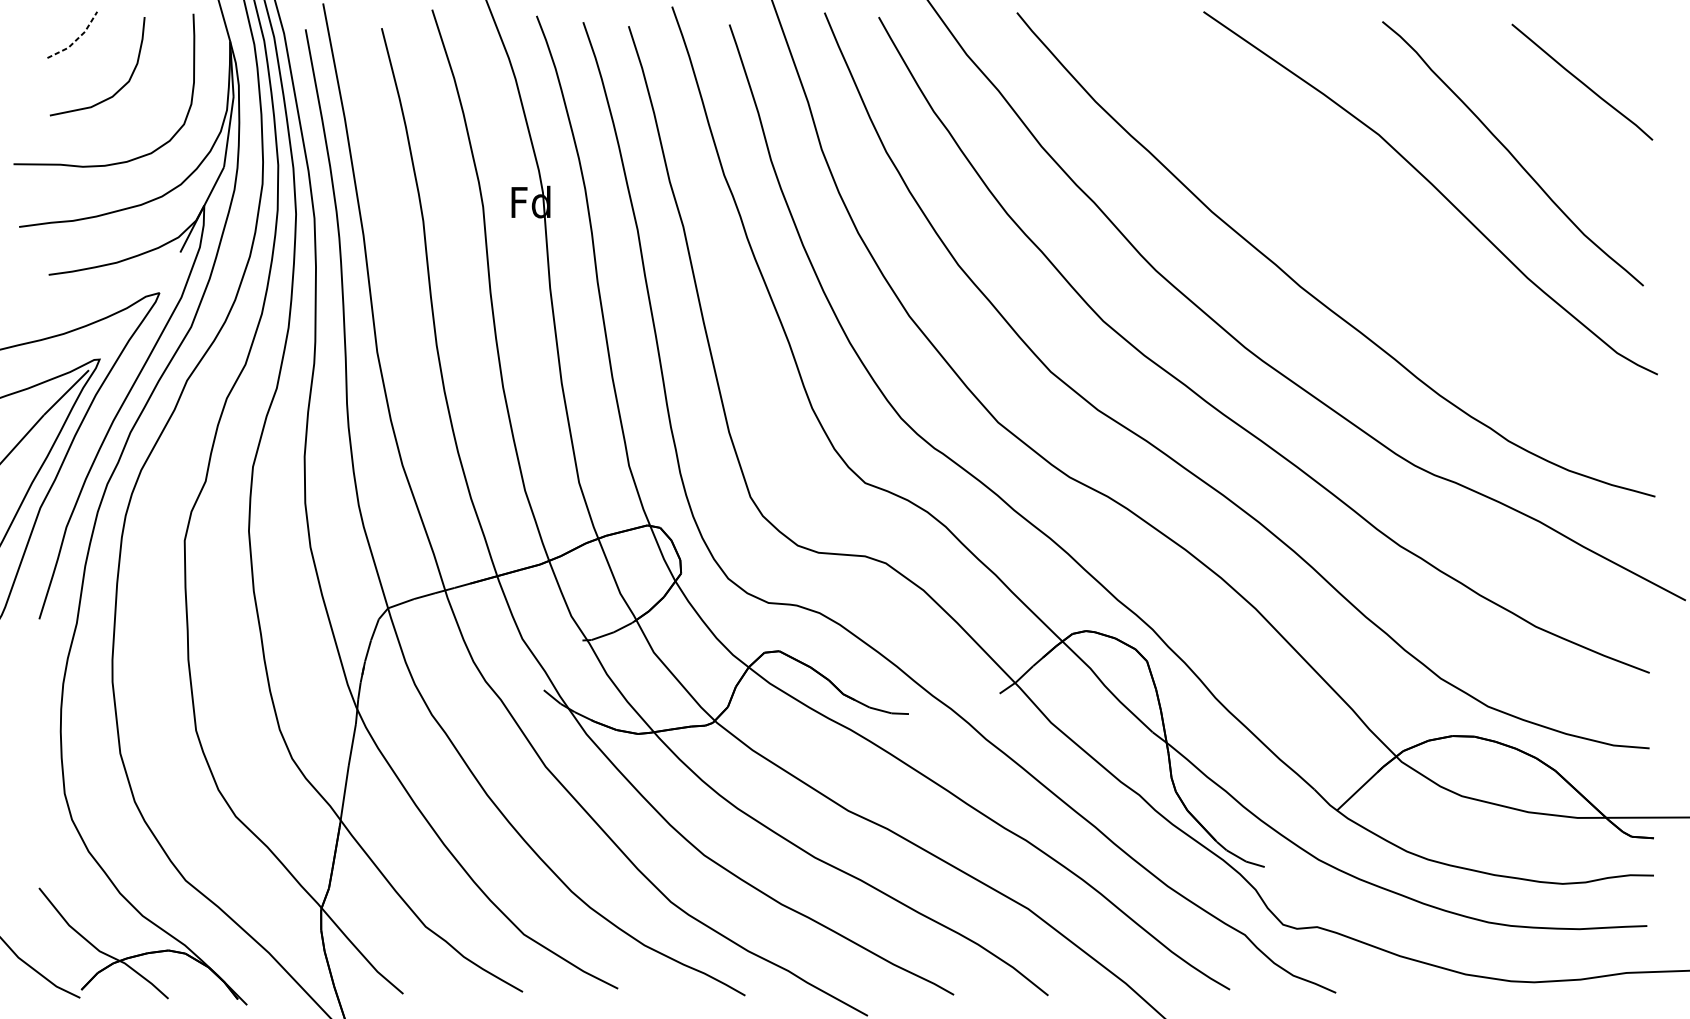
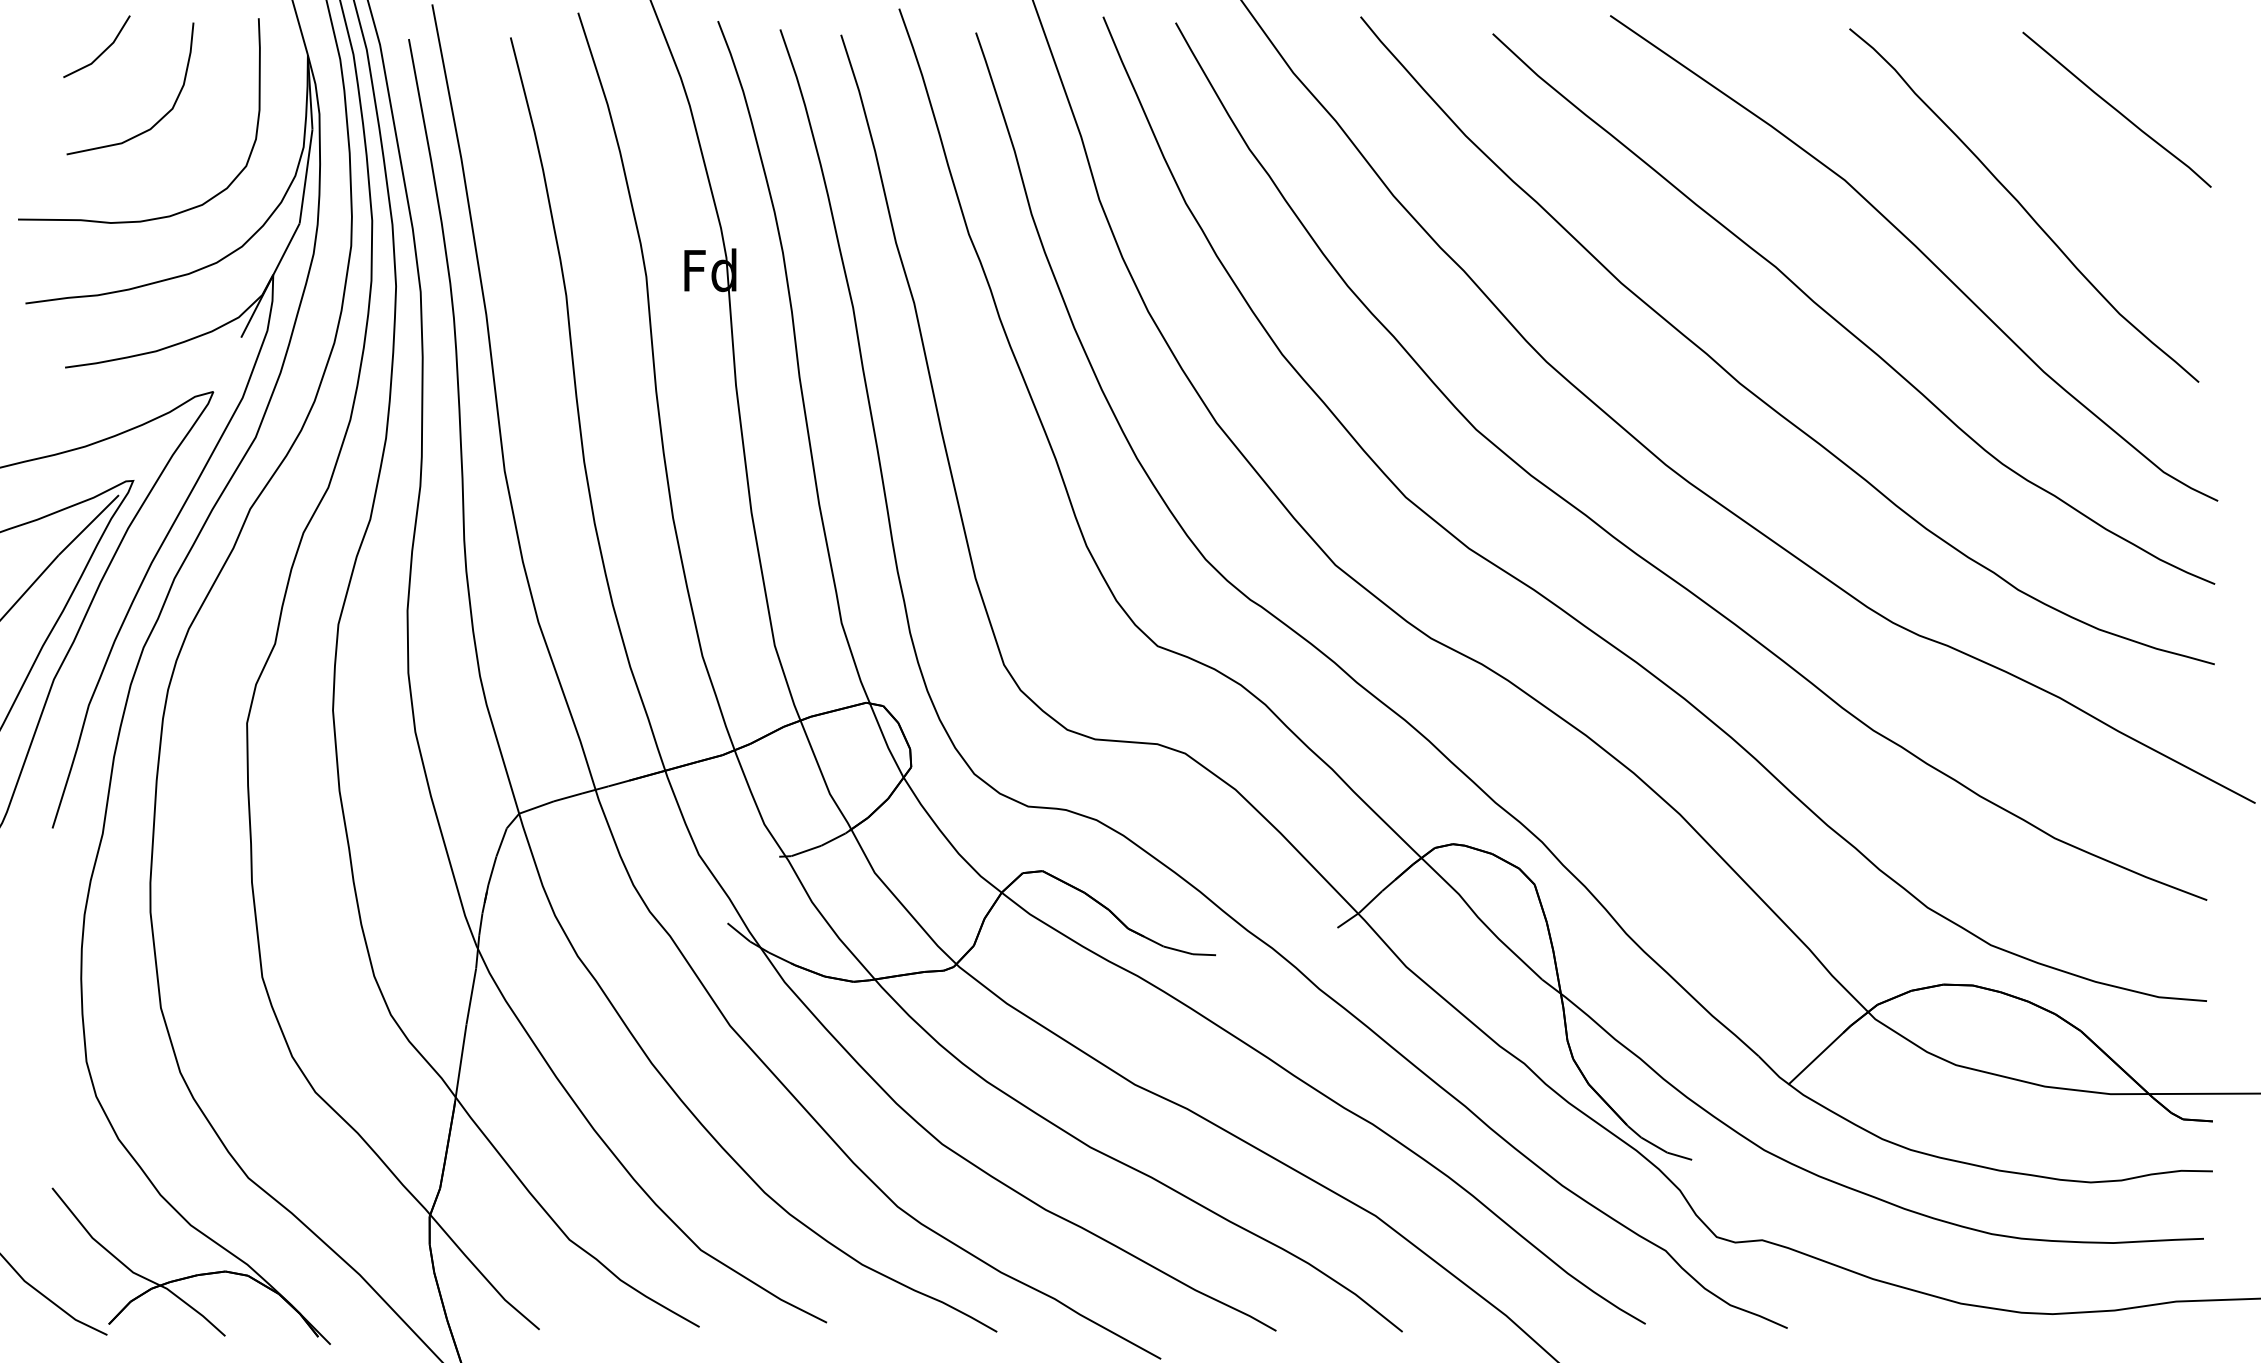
line: (76, 39) -> (102, 52), dashed -> solid
curve: (1375, 241) -> (1840, 322), added

